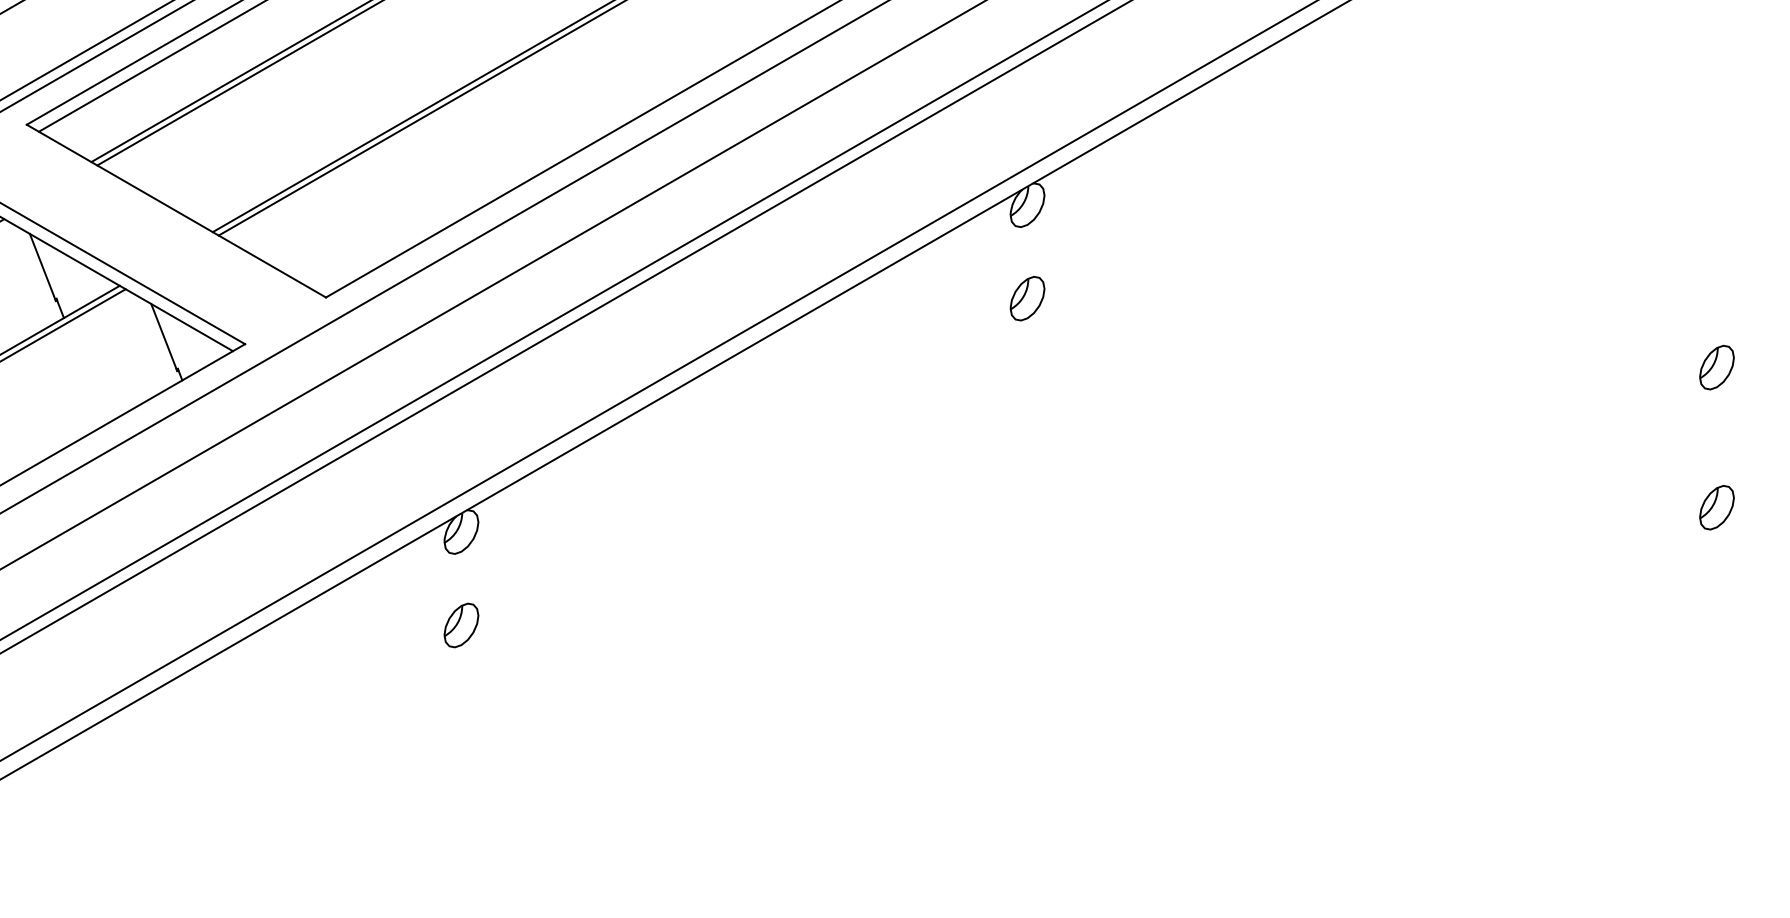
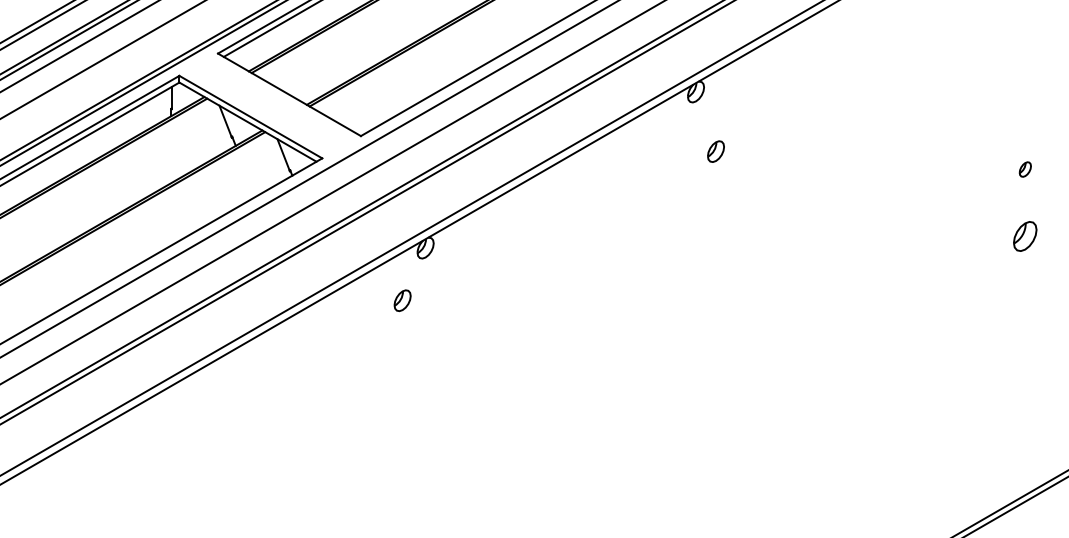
part: (1026, 298) -> (715, 151), moved
part: (1717, 367) -> (1025, 169), size x0.7
part: (1717, 507) -> (1025, 236), size x1.4
part: (461, 624) -> (402, 300), moved

